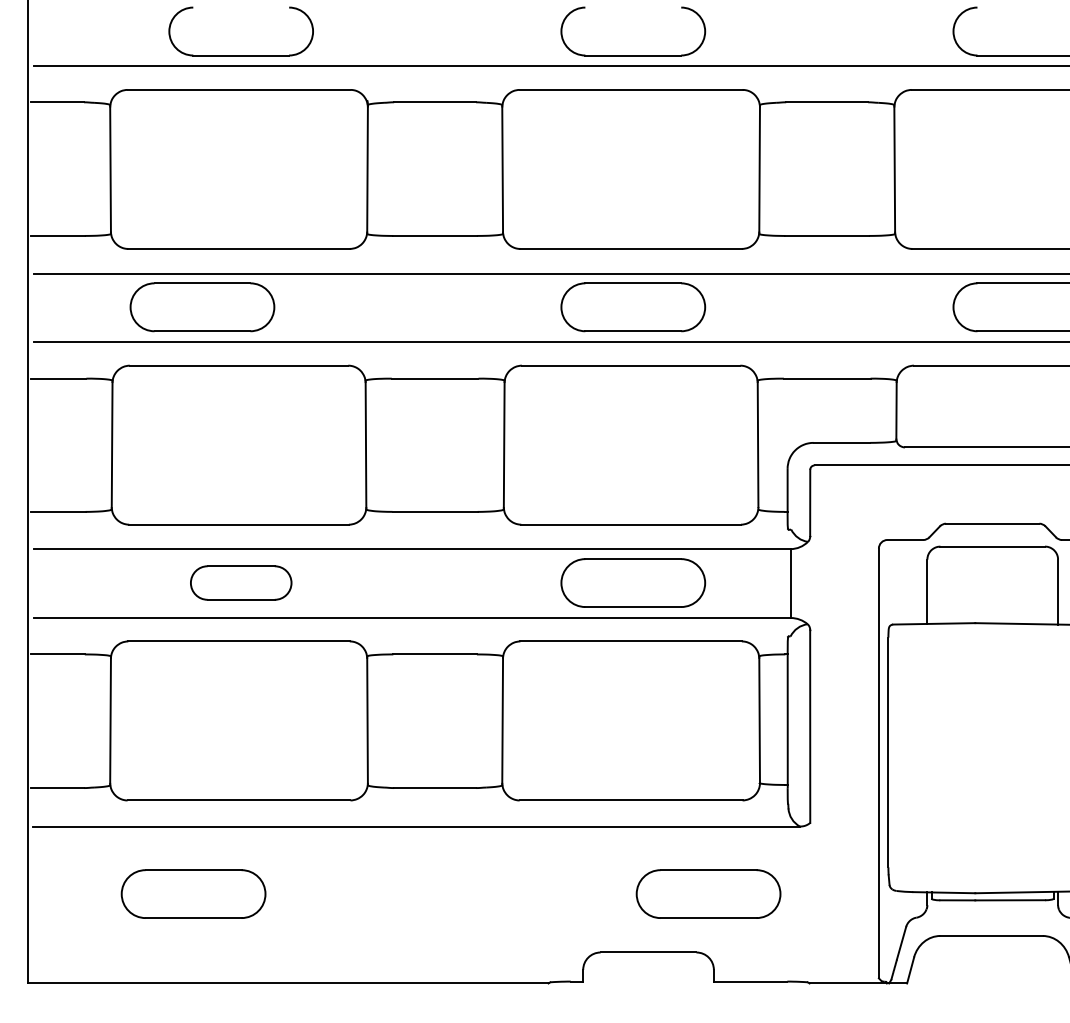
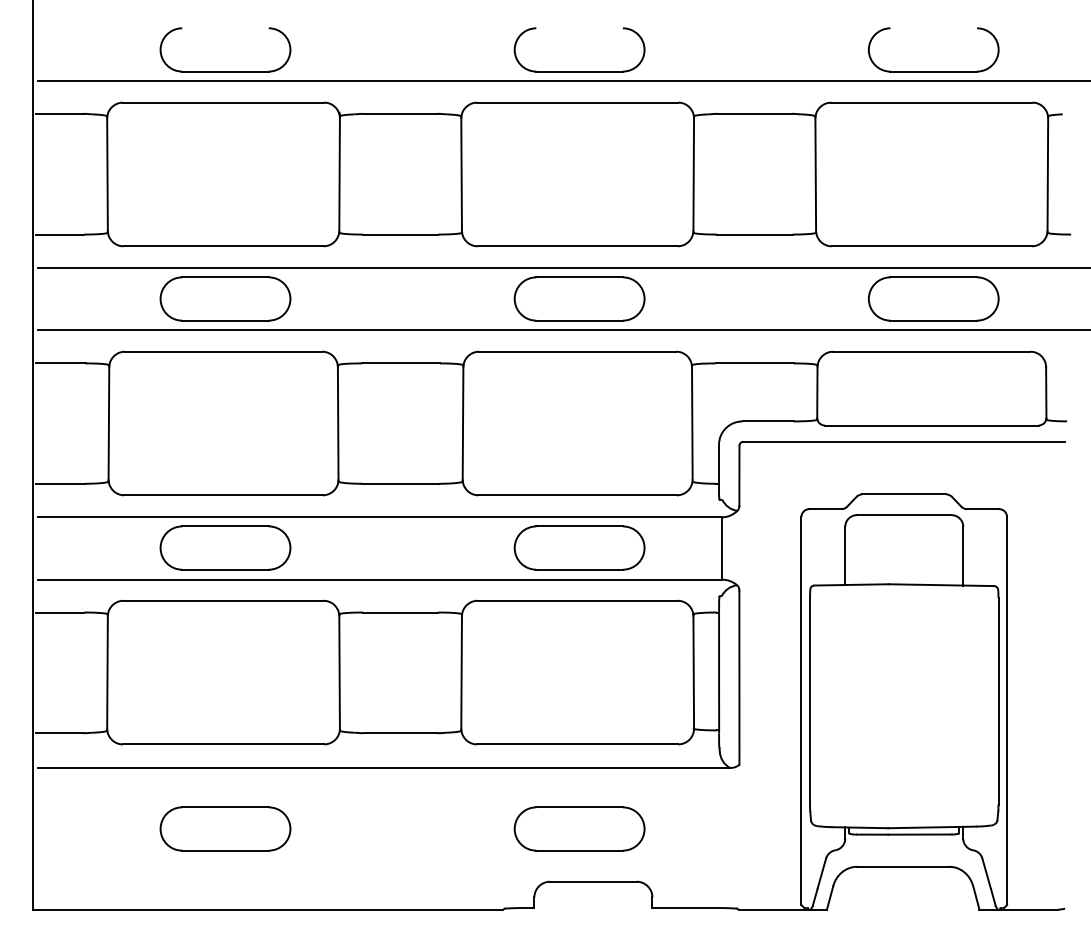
part: (202, 306) -> (225, 298), moved
part: (241, 582) -> (225, 547), size x1.43
part: (193, 893) -> (225, 828), moved
part: (708, 893) -> (579, 828), moved

